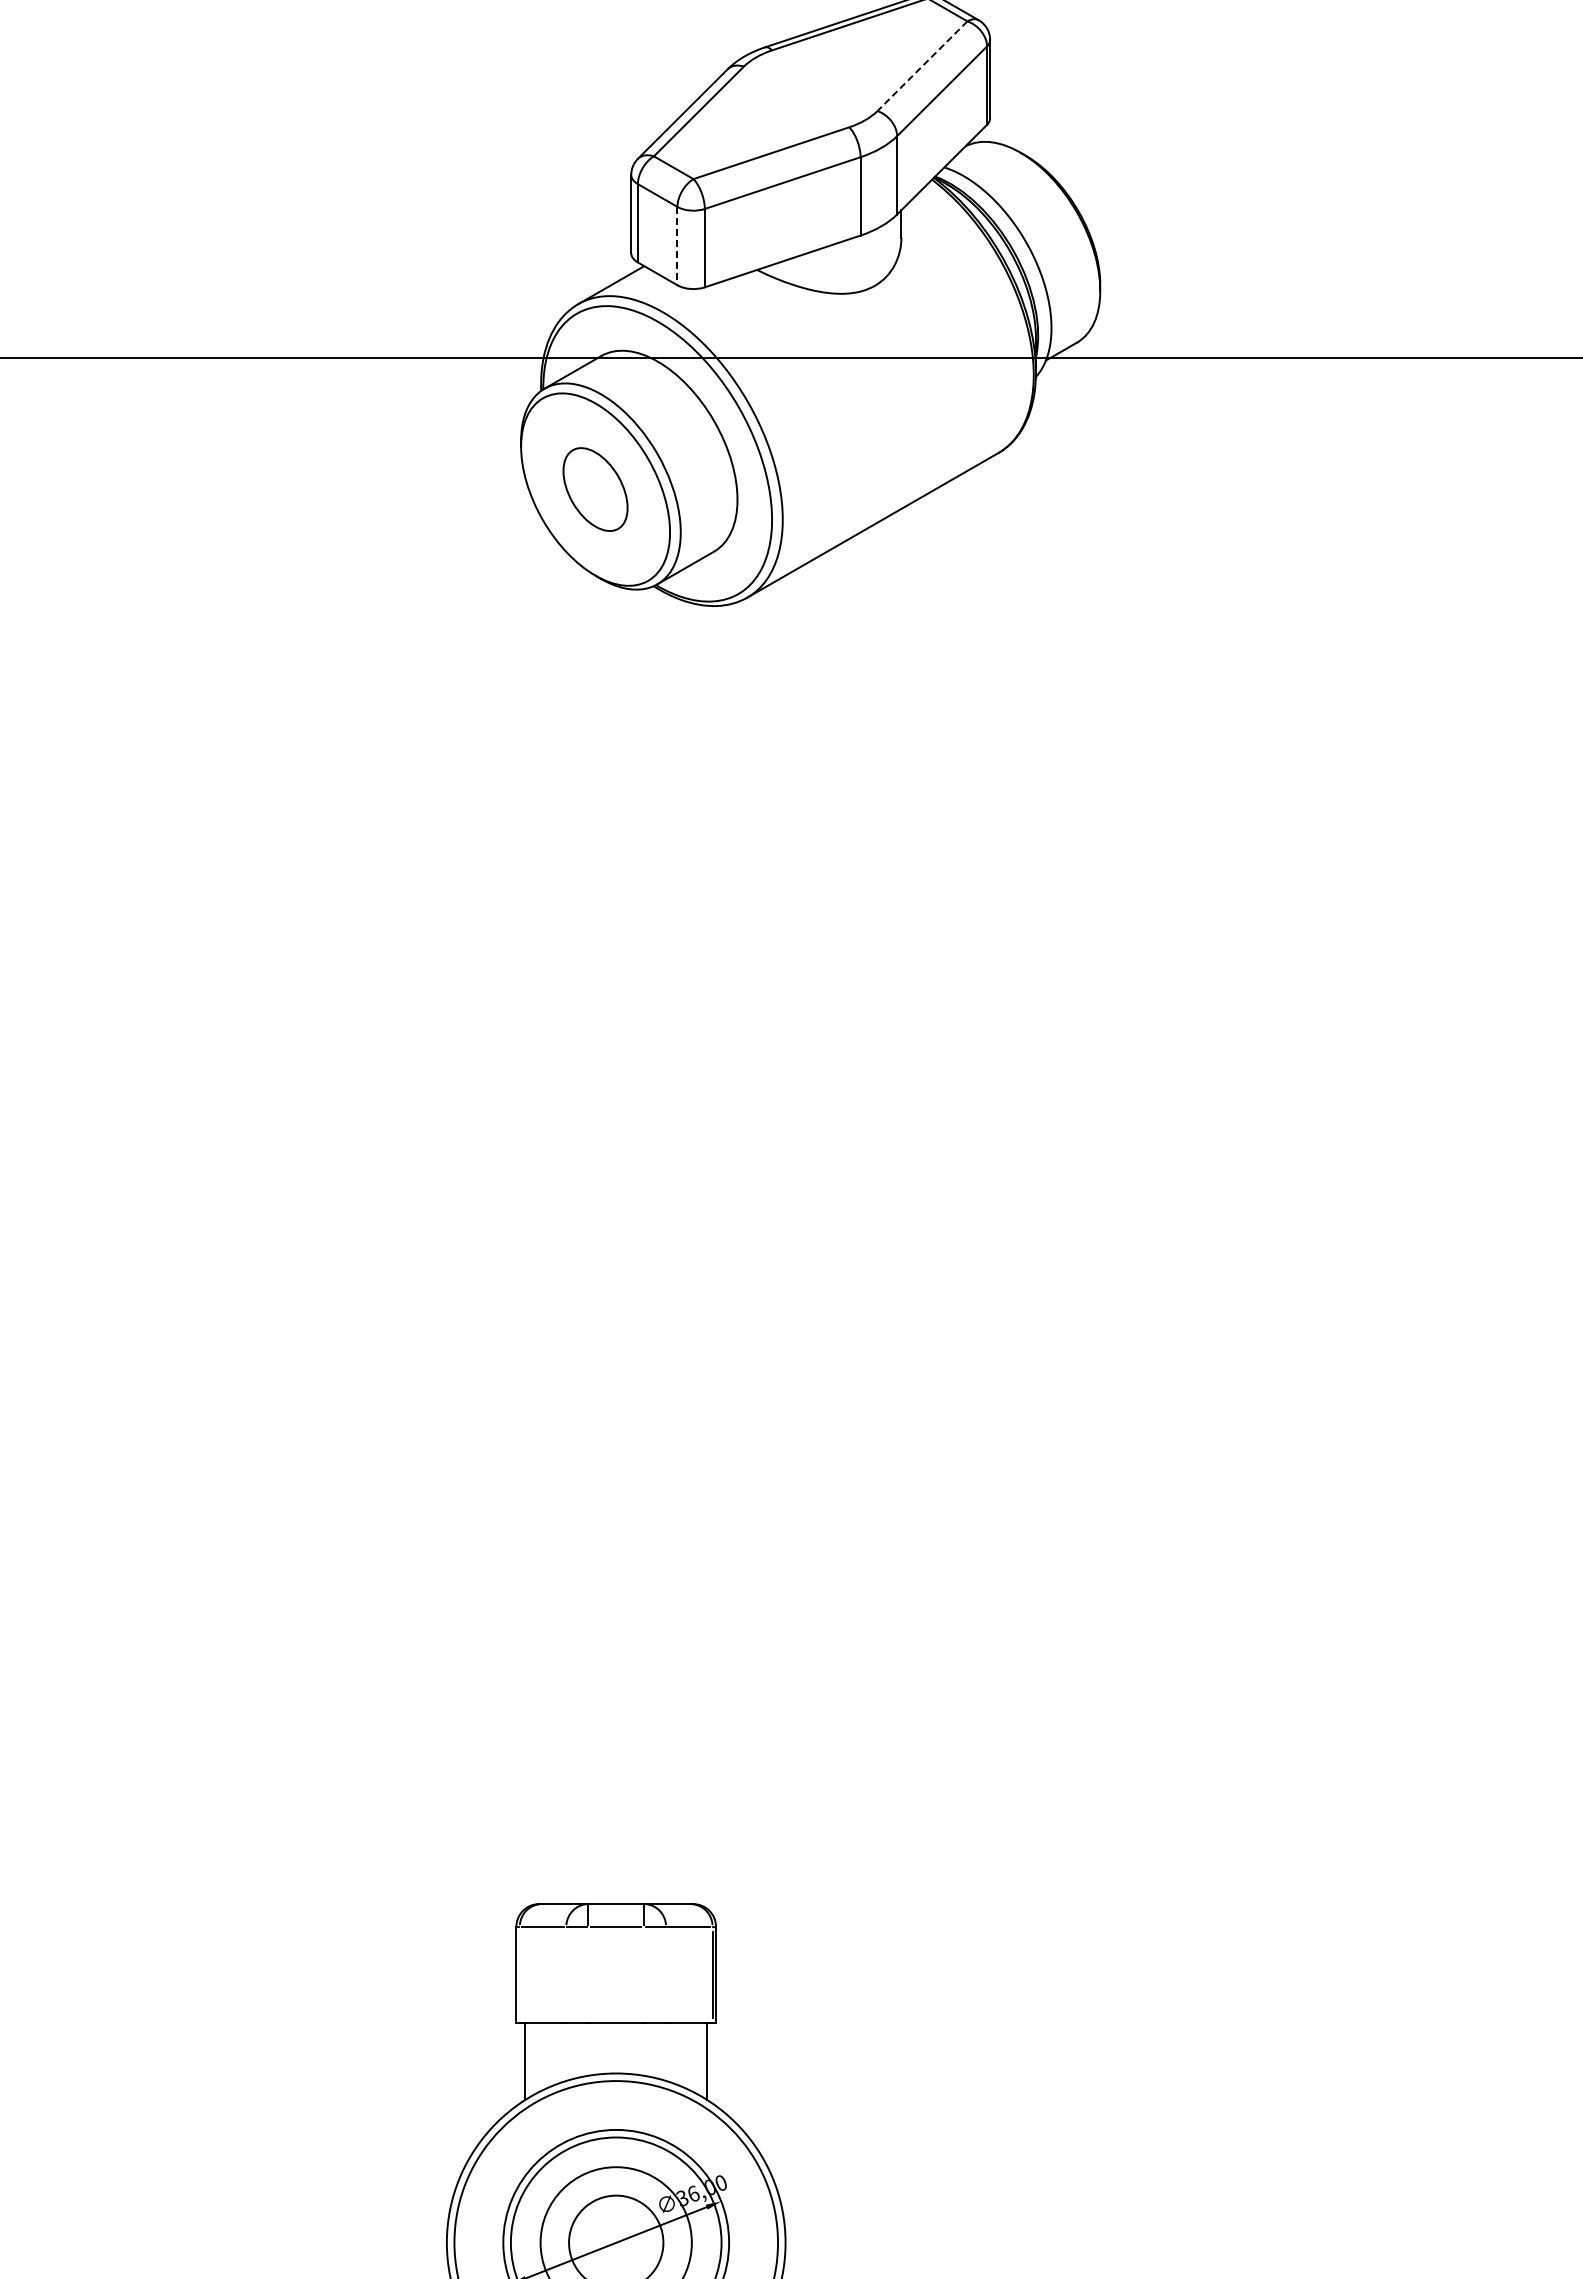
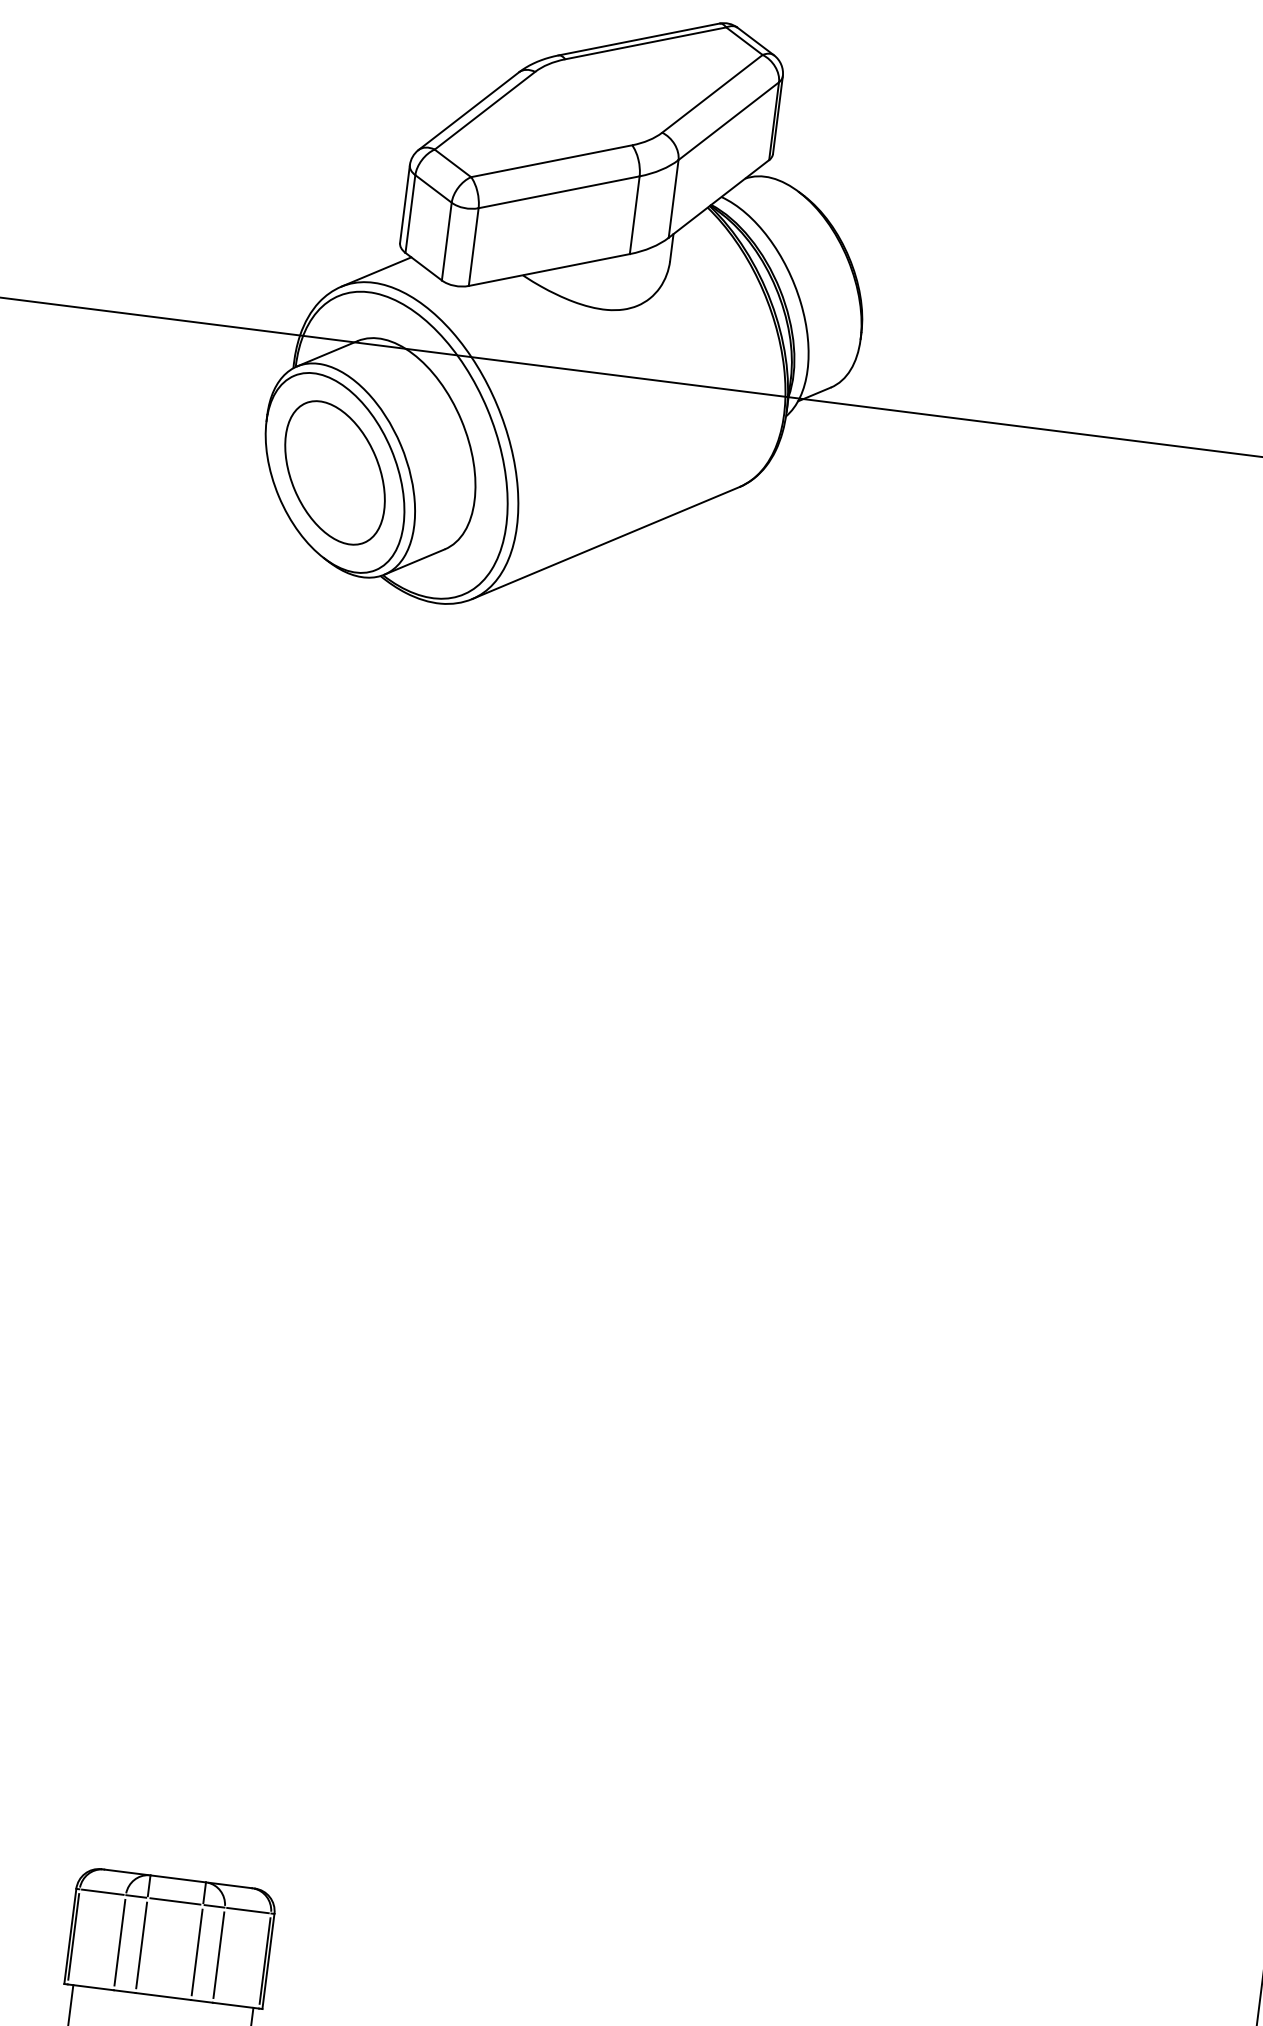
line: (922, 66) -> (712, 94), dashed -> solid
line: (677, 246) -> (446, 242), dashed -> solid
part: (595, 489) -> (334, 472), size x1.67
line: (519, 1974) -> (73, 1936), added
line: (566, 1974) -> (120, 1942), added
line: (588, 1974) -> (141, 1945), added
line: (644, 1974) -> (197, 1952), added
line: (666, 1974) -> (219, 1955), added

